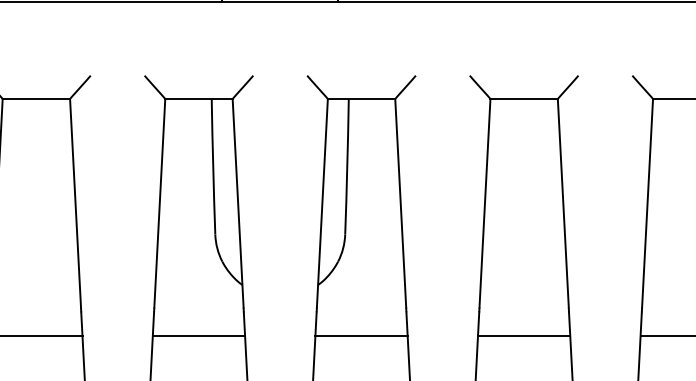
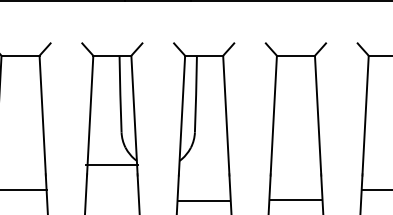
line: (199, 335) -> (112, 164), moved
line: (362, 335) -> (204, 200), moved
line: (523, 335) -> (295, 199), moved

